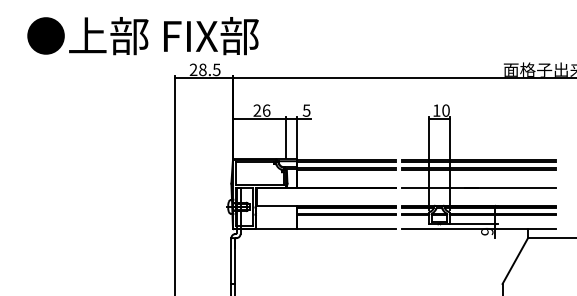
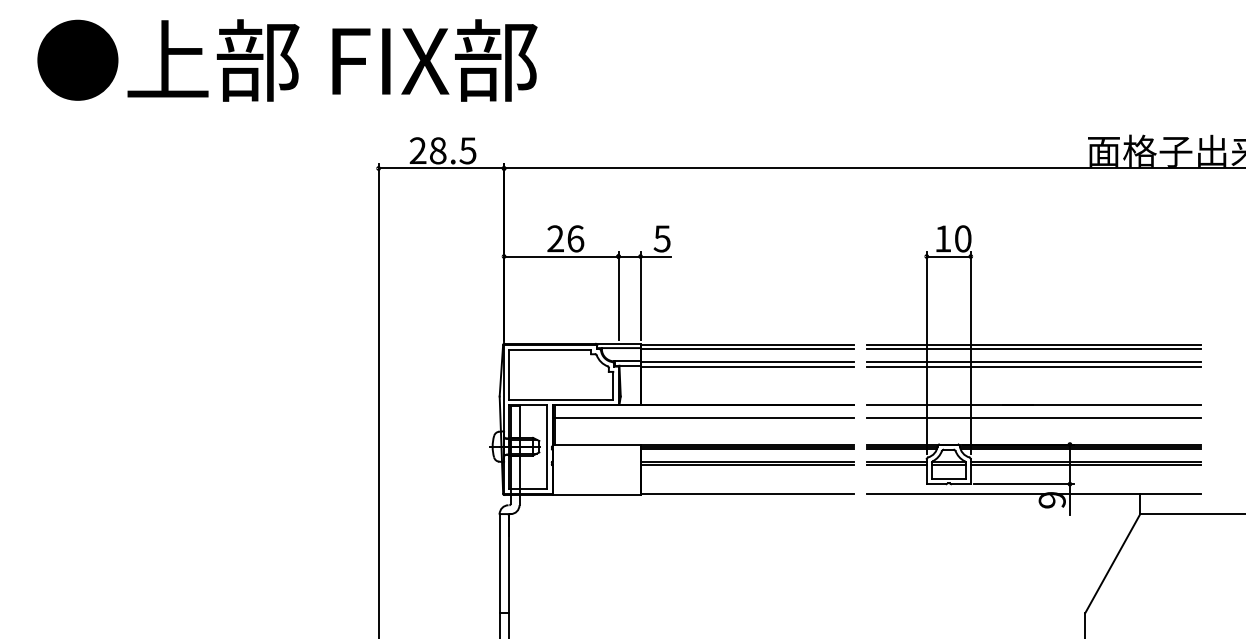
text: (142, 36) -> (286, 61), moved
line: (325, 193) -> (702, 417), added
line: (478, 193) -> (1033, 417), added

